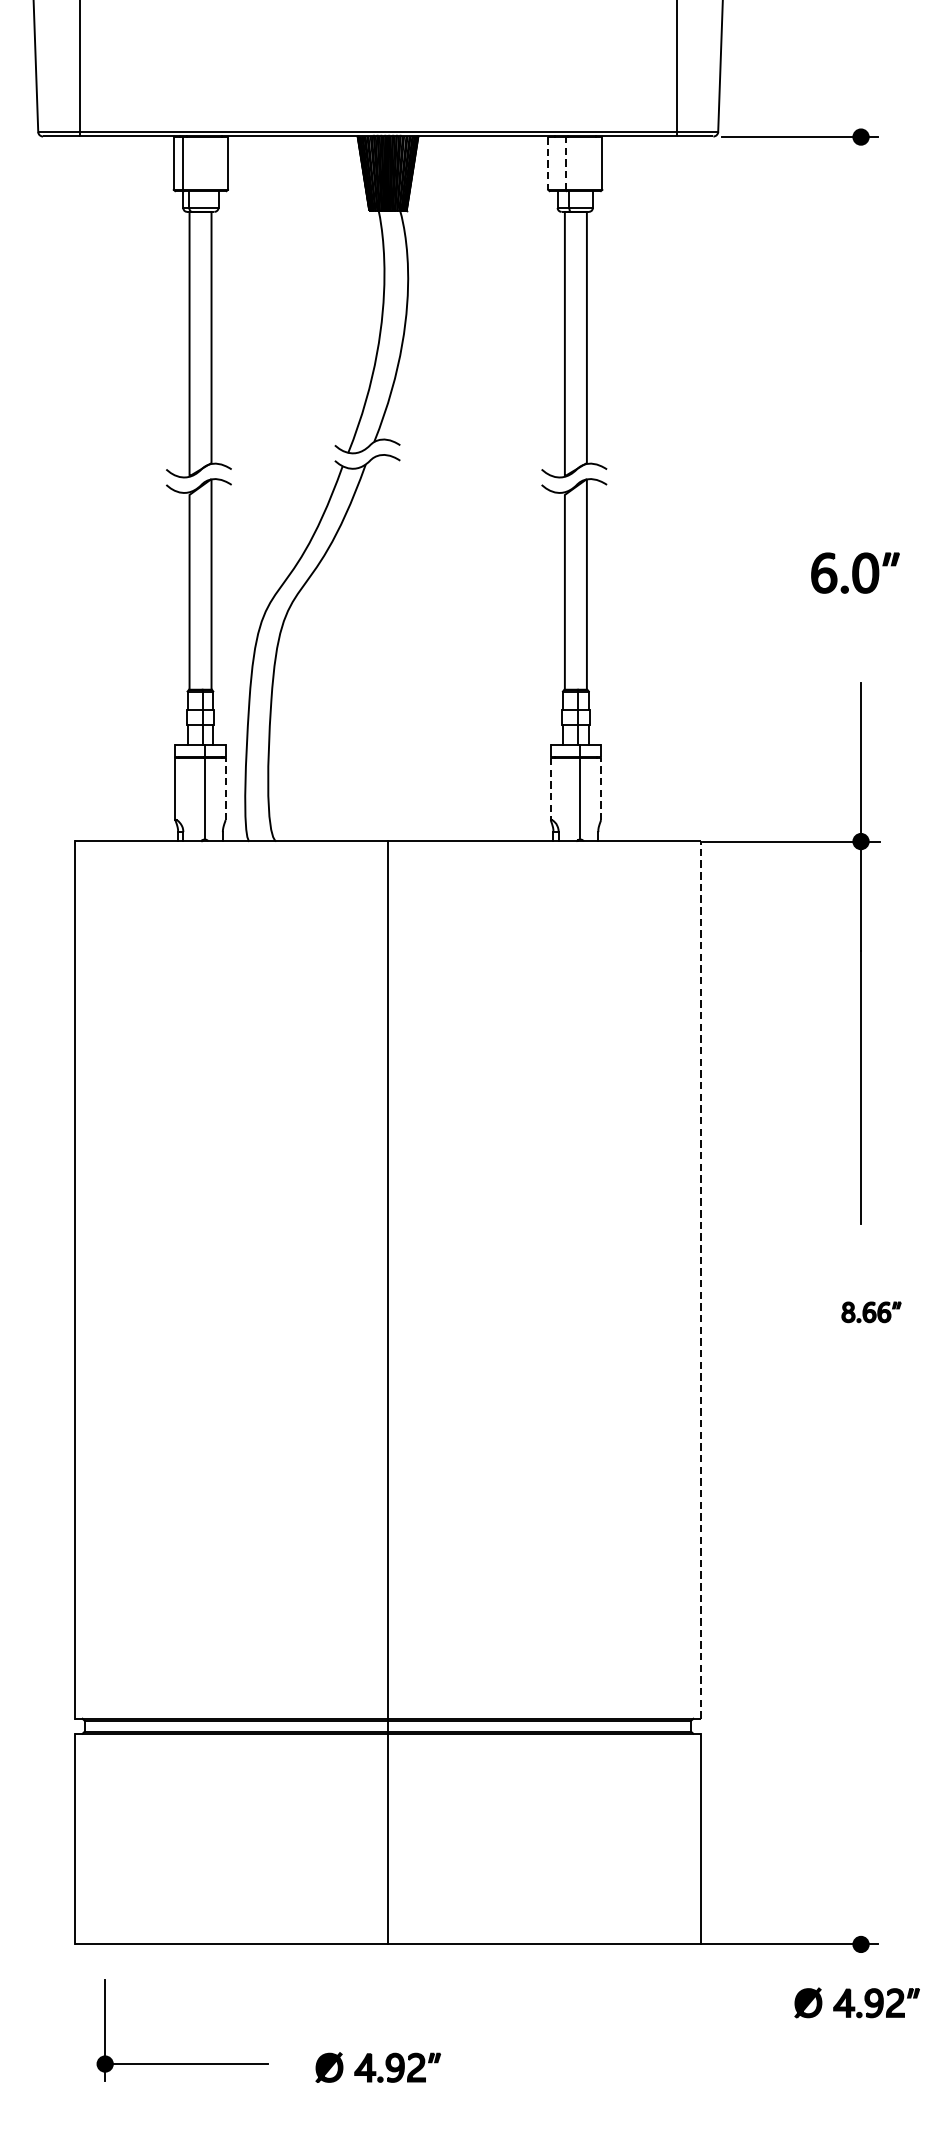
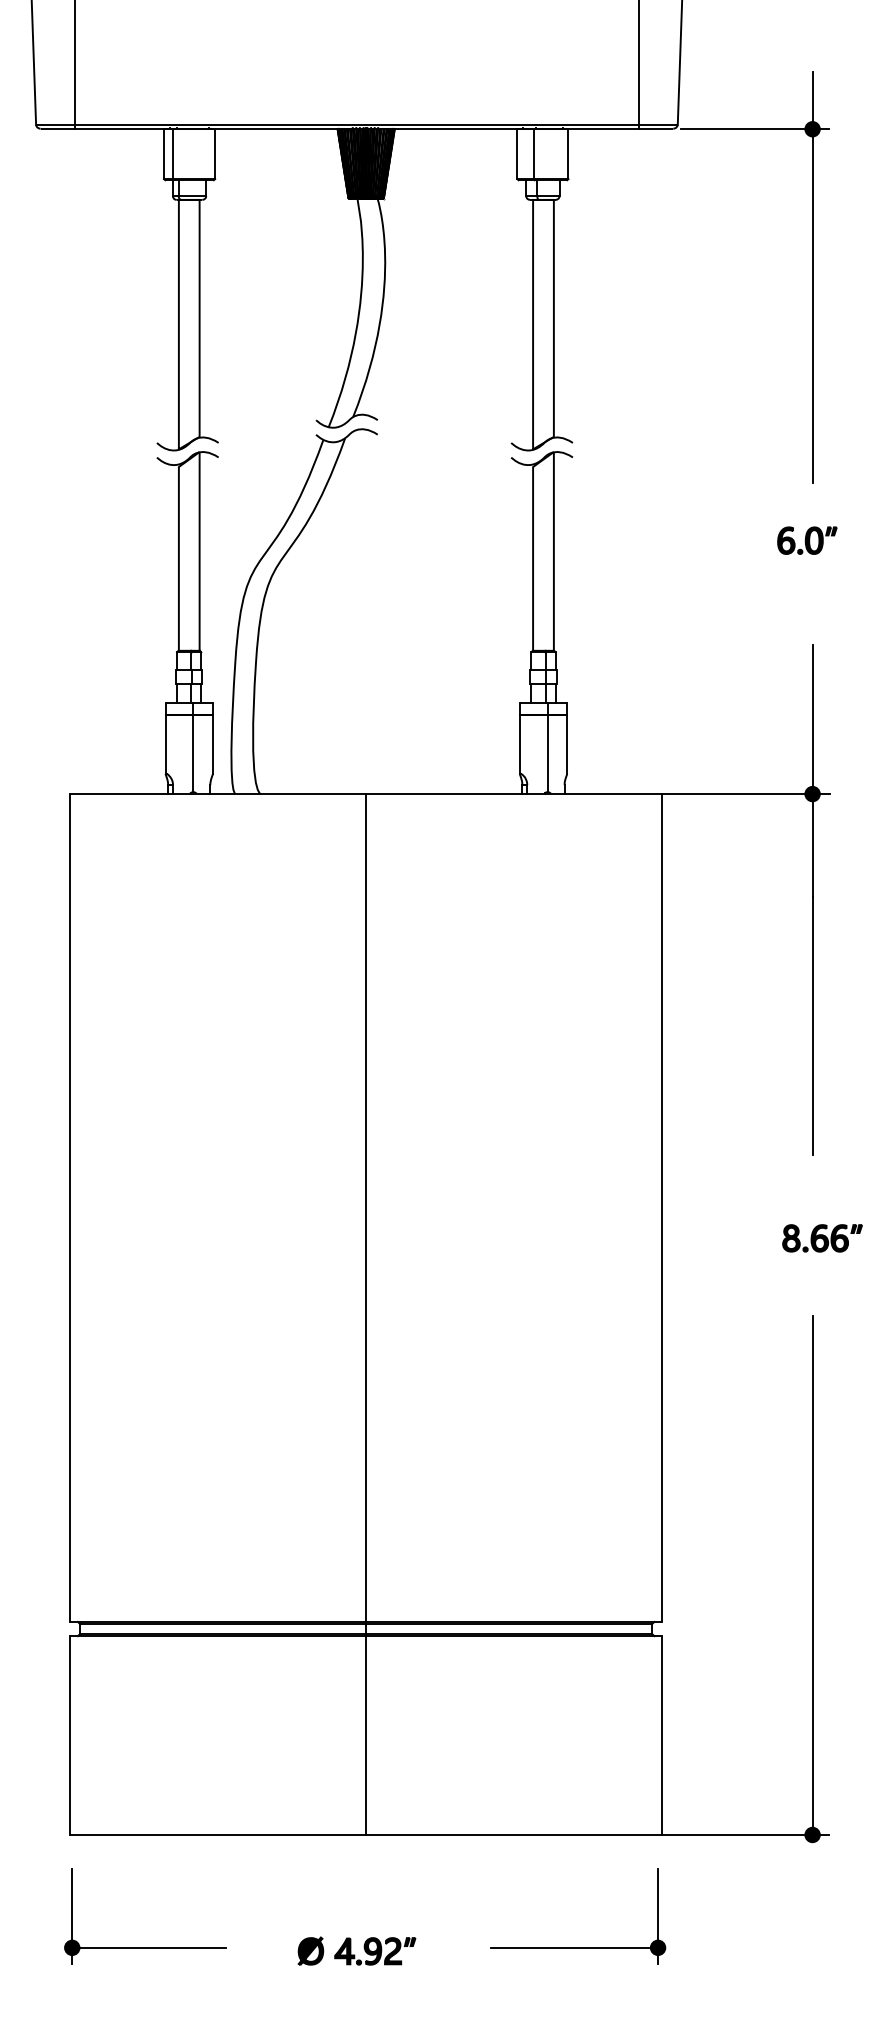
line: (548, 163) -> (517, 154), dashed -> solid
line: (566, 163) -> (534, 154), dashed -> solid
line: (860, 294) -> (812, 277), added
part: (855, 572) -> (807, 540), size x0.71
line: (225, 788) -> (212, 744), dashed -> solid
line: (601, 788) -> (567, 744), dashed -> solid
line: (550, 790) -> (519, 745), dashed -> solid
line: (700, 1279) -> (661, 1207), dashed -> solid
part: (871, 1312) -> (822, 1238), size x1.43
line: (860, 1669) -> (812, 1575), added
part: (856, 2002) -> (808, 1889), removed
part: (182, 2063) -> (145, 1947), moved
part: (612, 2063) -> (578, 1947), added

